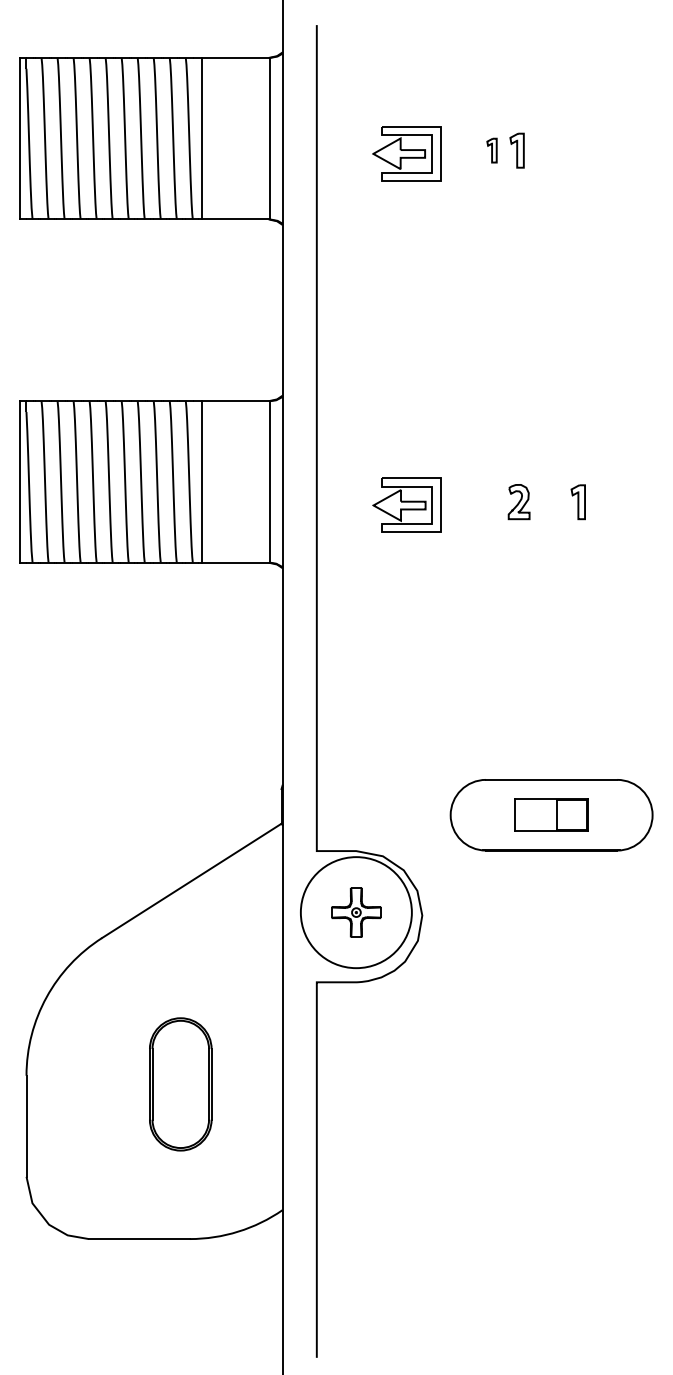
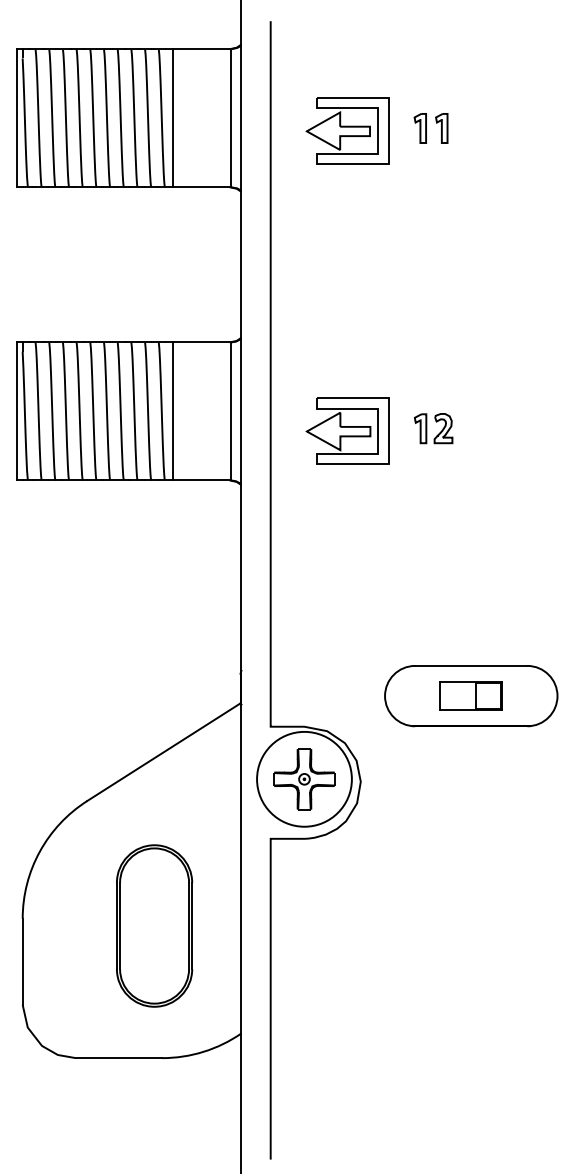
part: (491, 150) -> (419, 128), size x1.43
part: (406, 153) -> (347, 130), size x1.43
part: (577, 502) -> (419, 428), moved
part: (406, 505) -> (347, 431), size x1.43
part: (356, 912) -> (304, 779), size x1.43
part: (180, 1084) -> (154, 926), size x1.43

